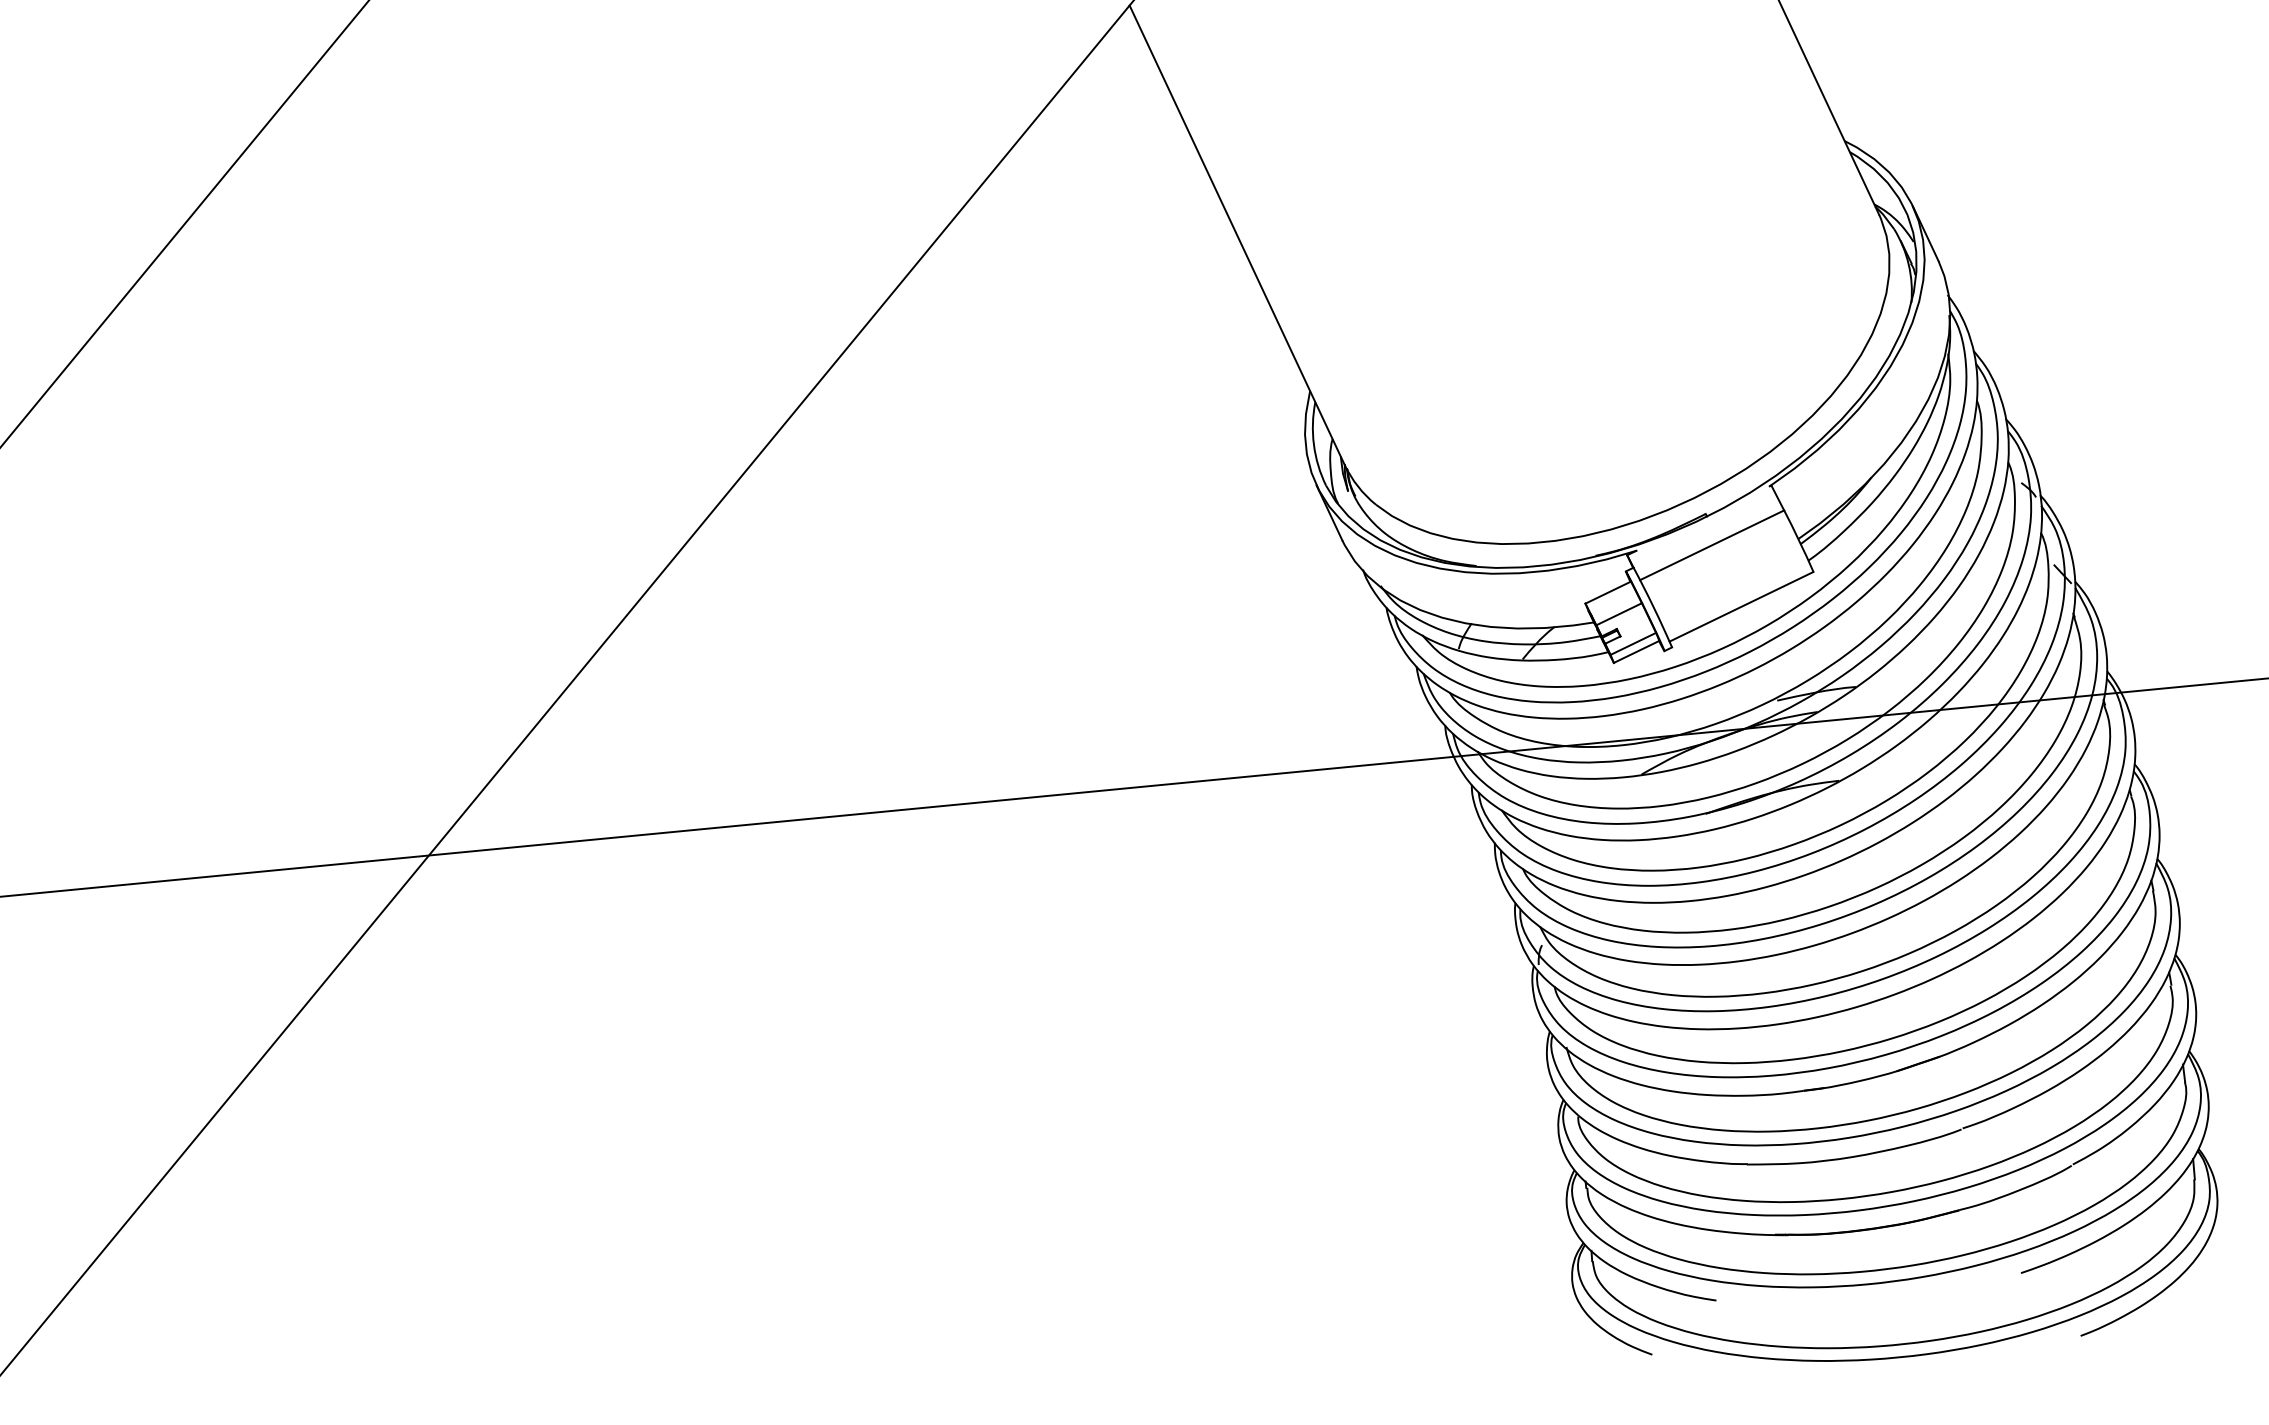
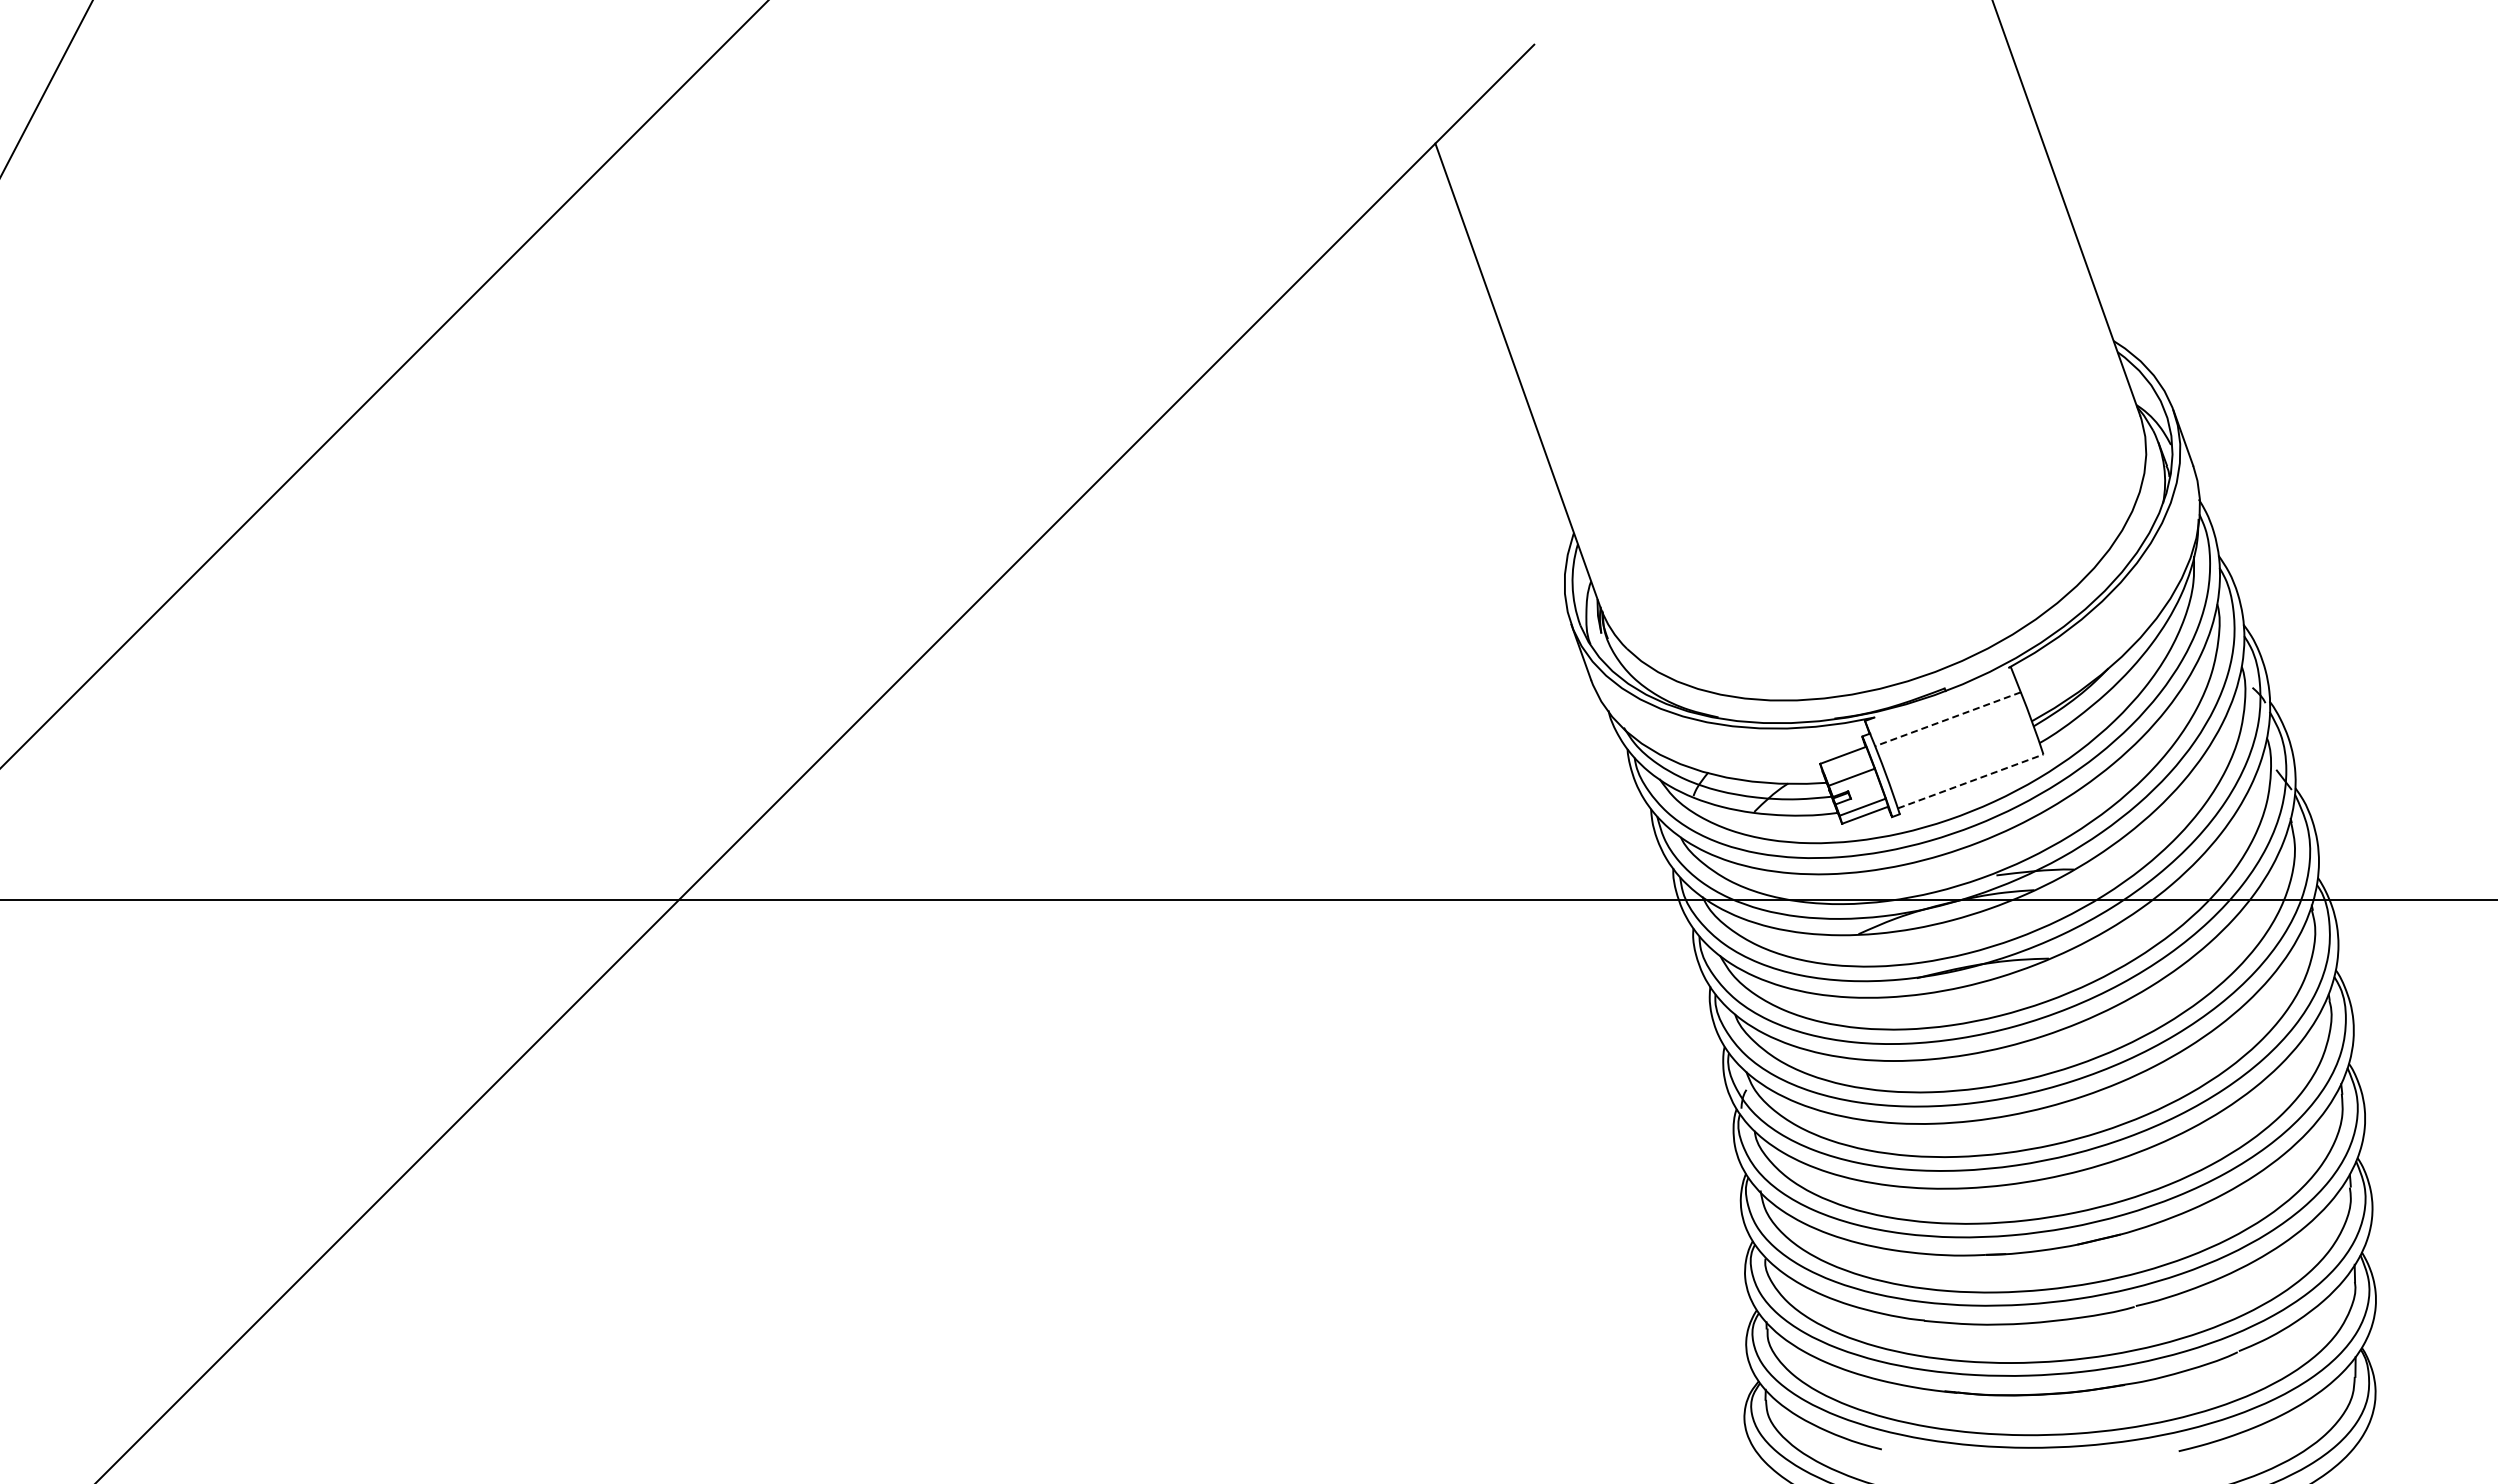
line: (1712, 545) -> (1948, 719), solid -> dashed
line: (1741, 606) -> (1970, 781), solid -> dashed

